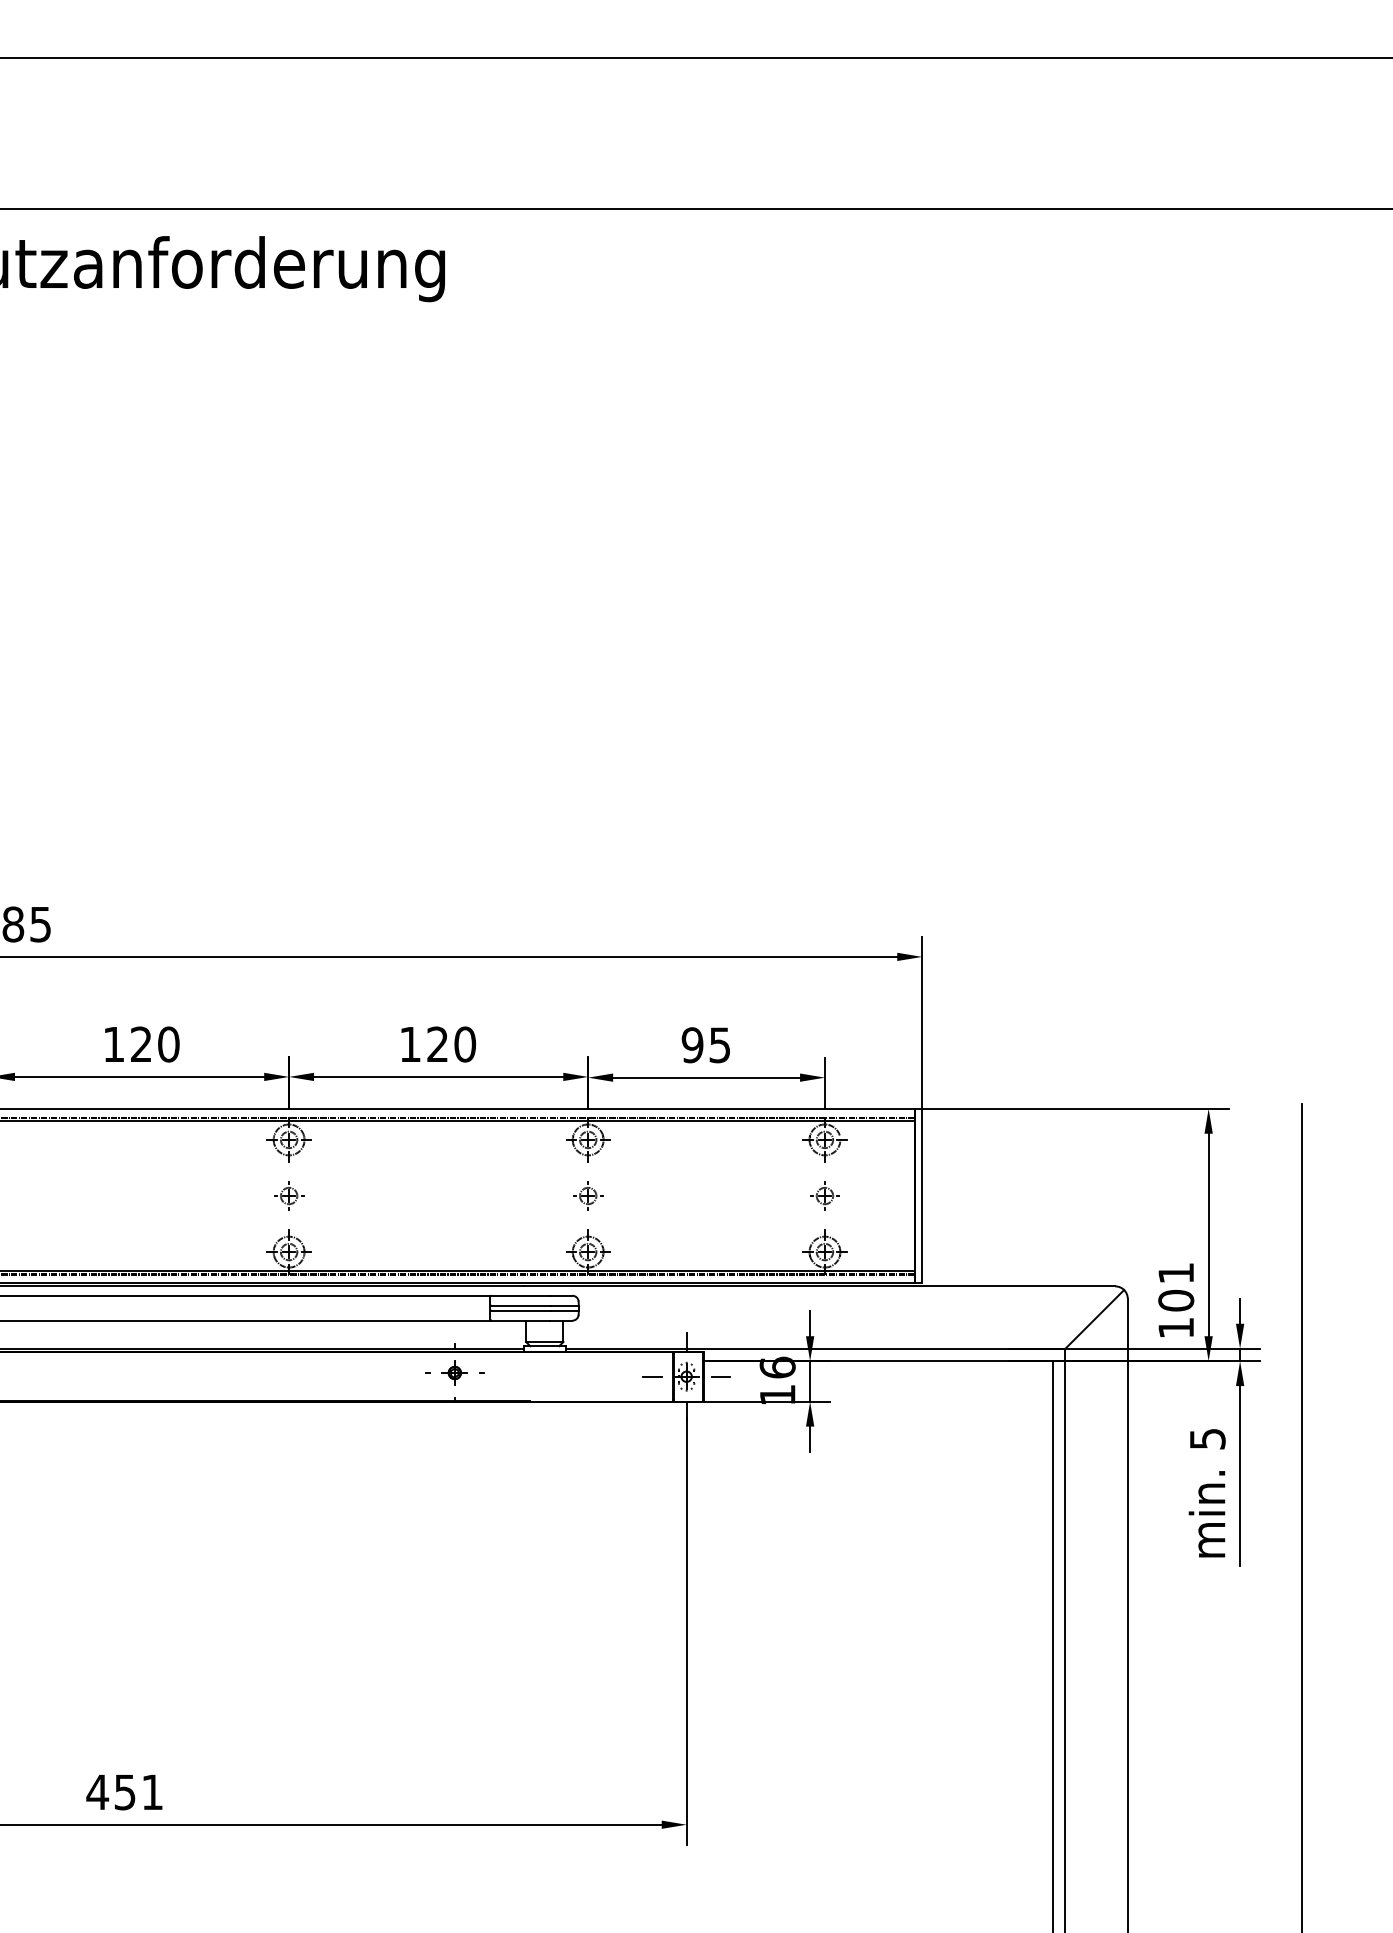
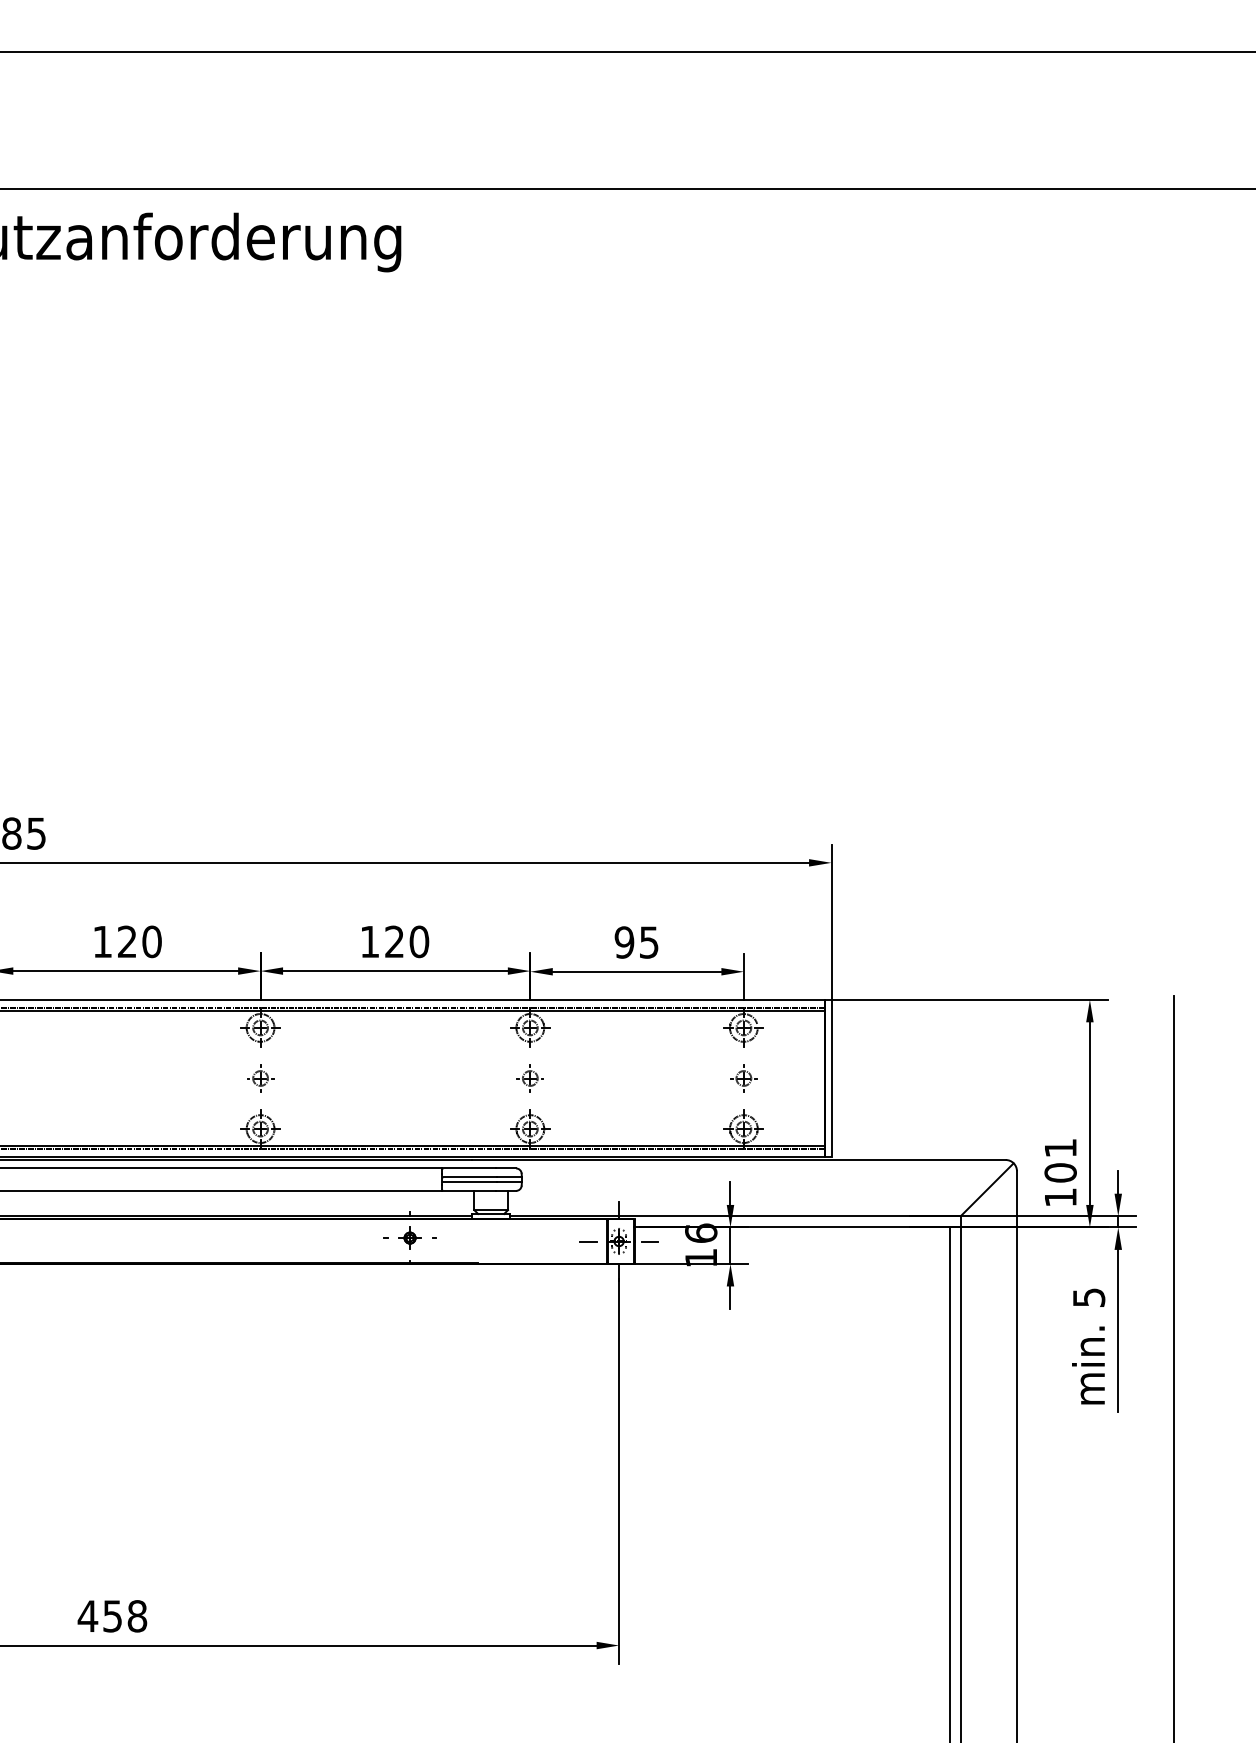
text: (152, 1792) -> (137, 1616), 451 -> 458

